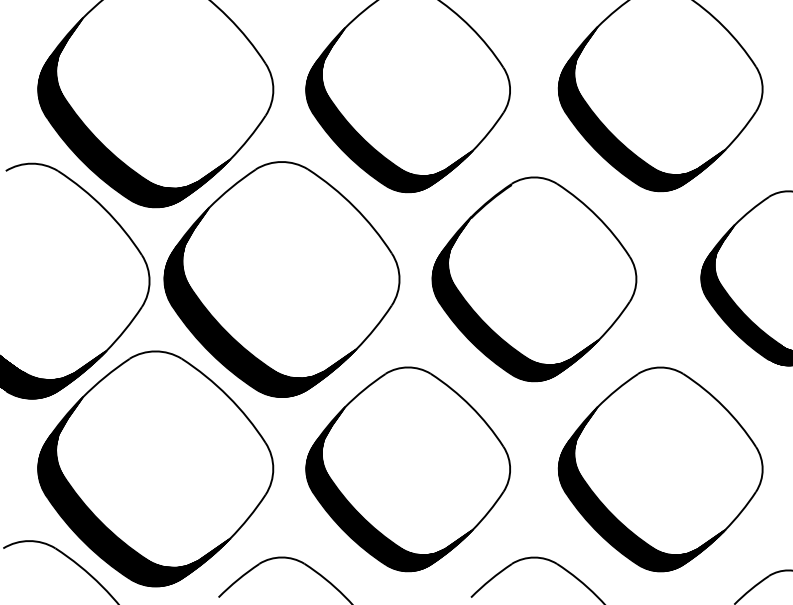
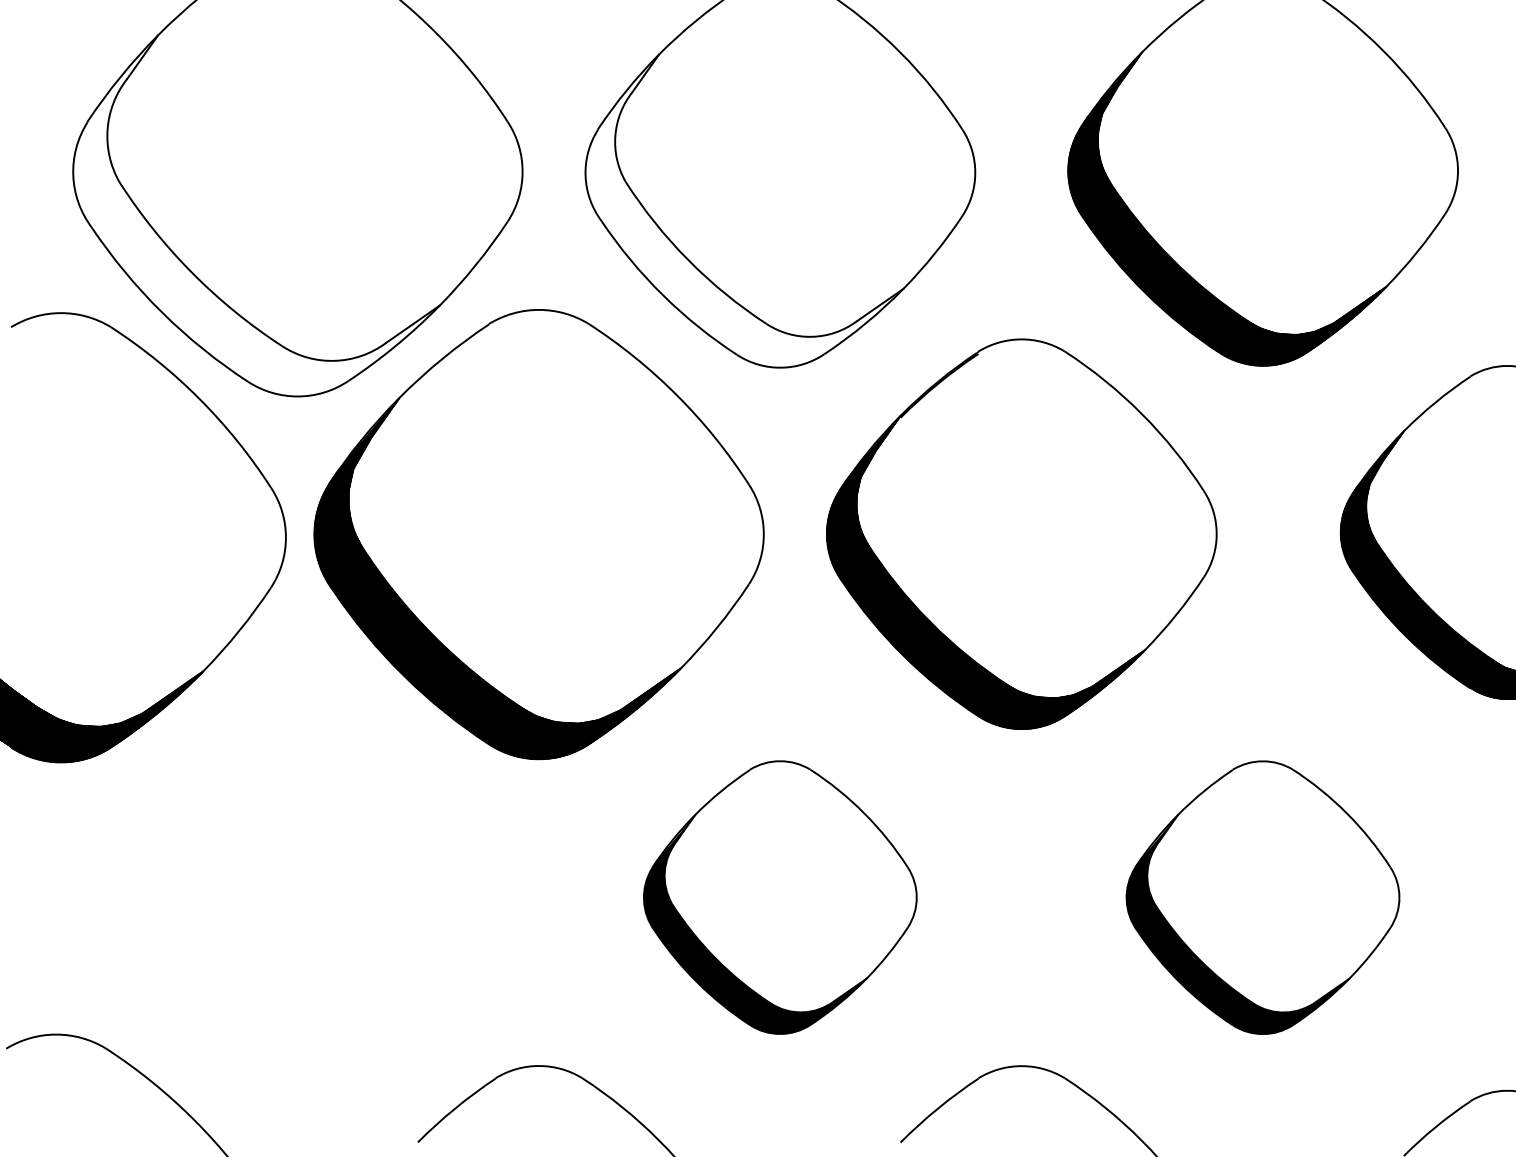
hatch: (389, 110) -> (744, 211), removed
hatch: (133, 112) -> (255, 215), removed
part: (155, 468) -> (297, 895), removed
part: (407, 469) -> (779, 897), size x0.7
part: (660, 469) -> (1262, 897), size x0.7

